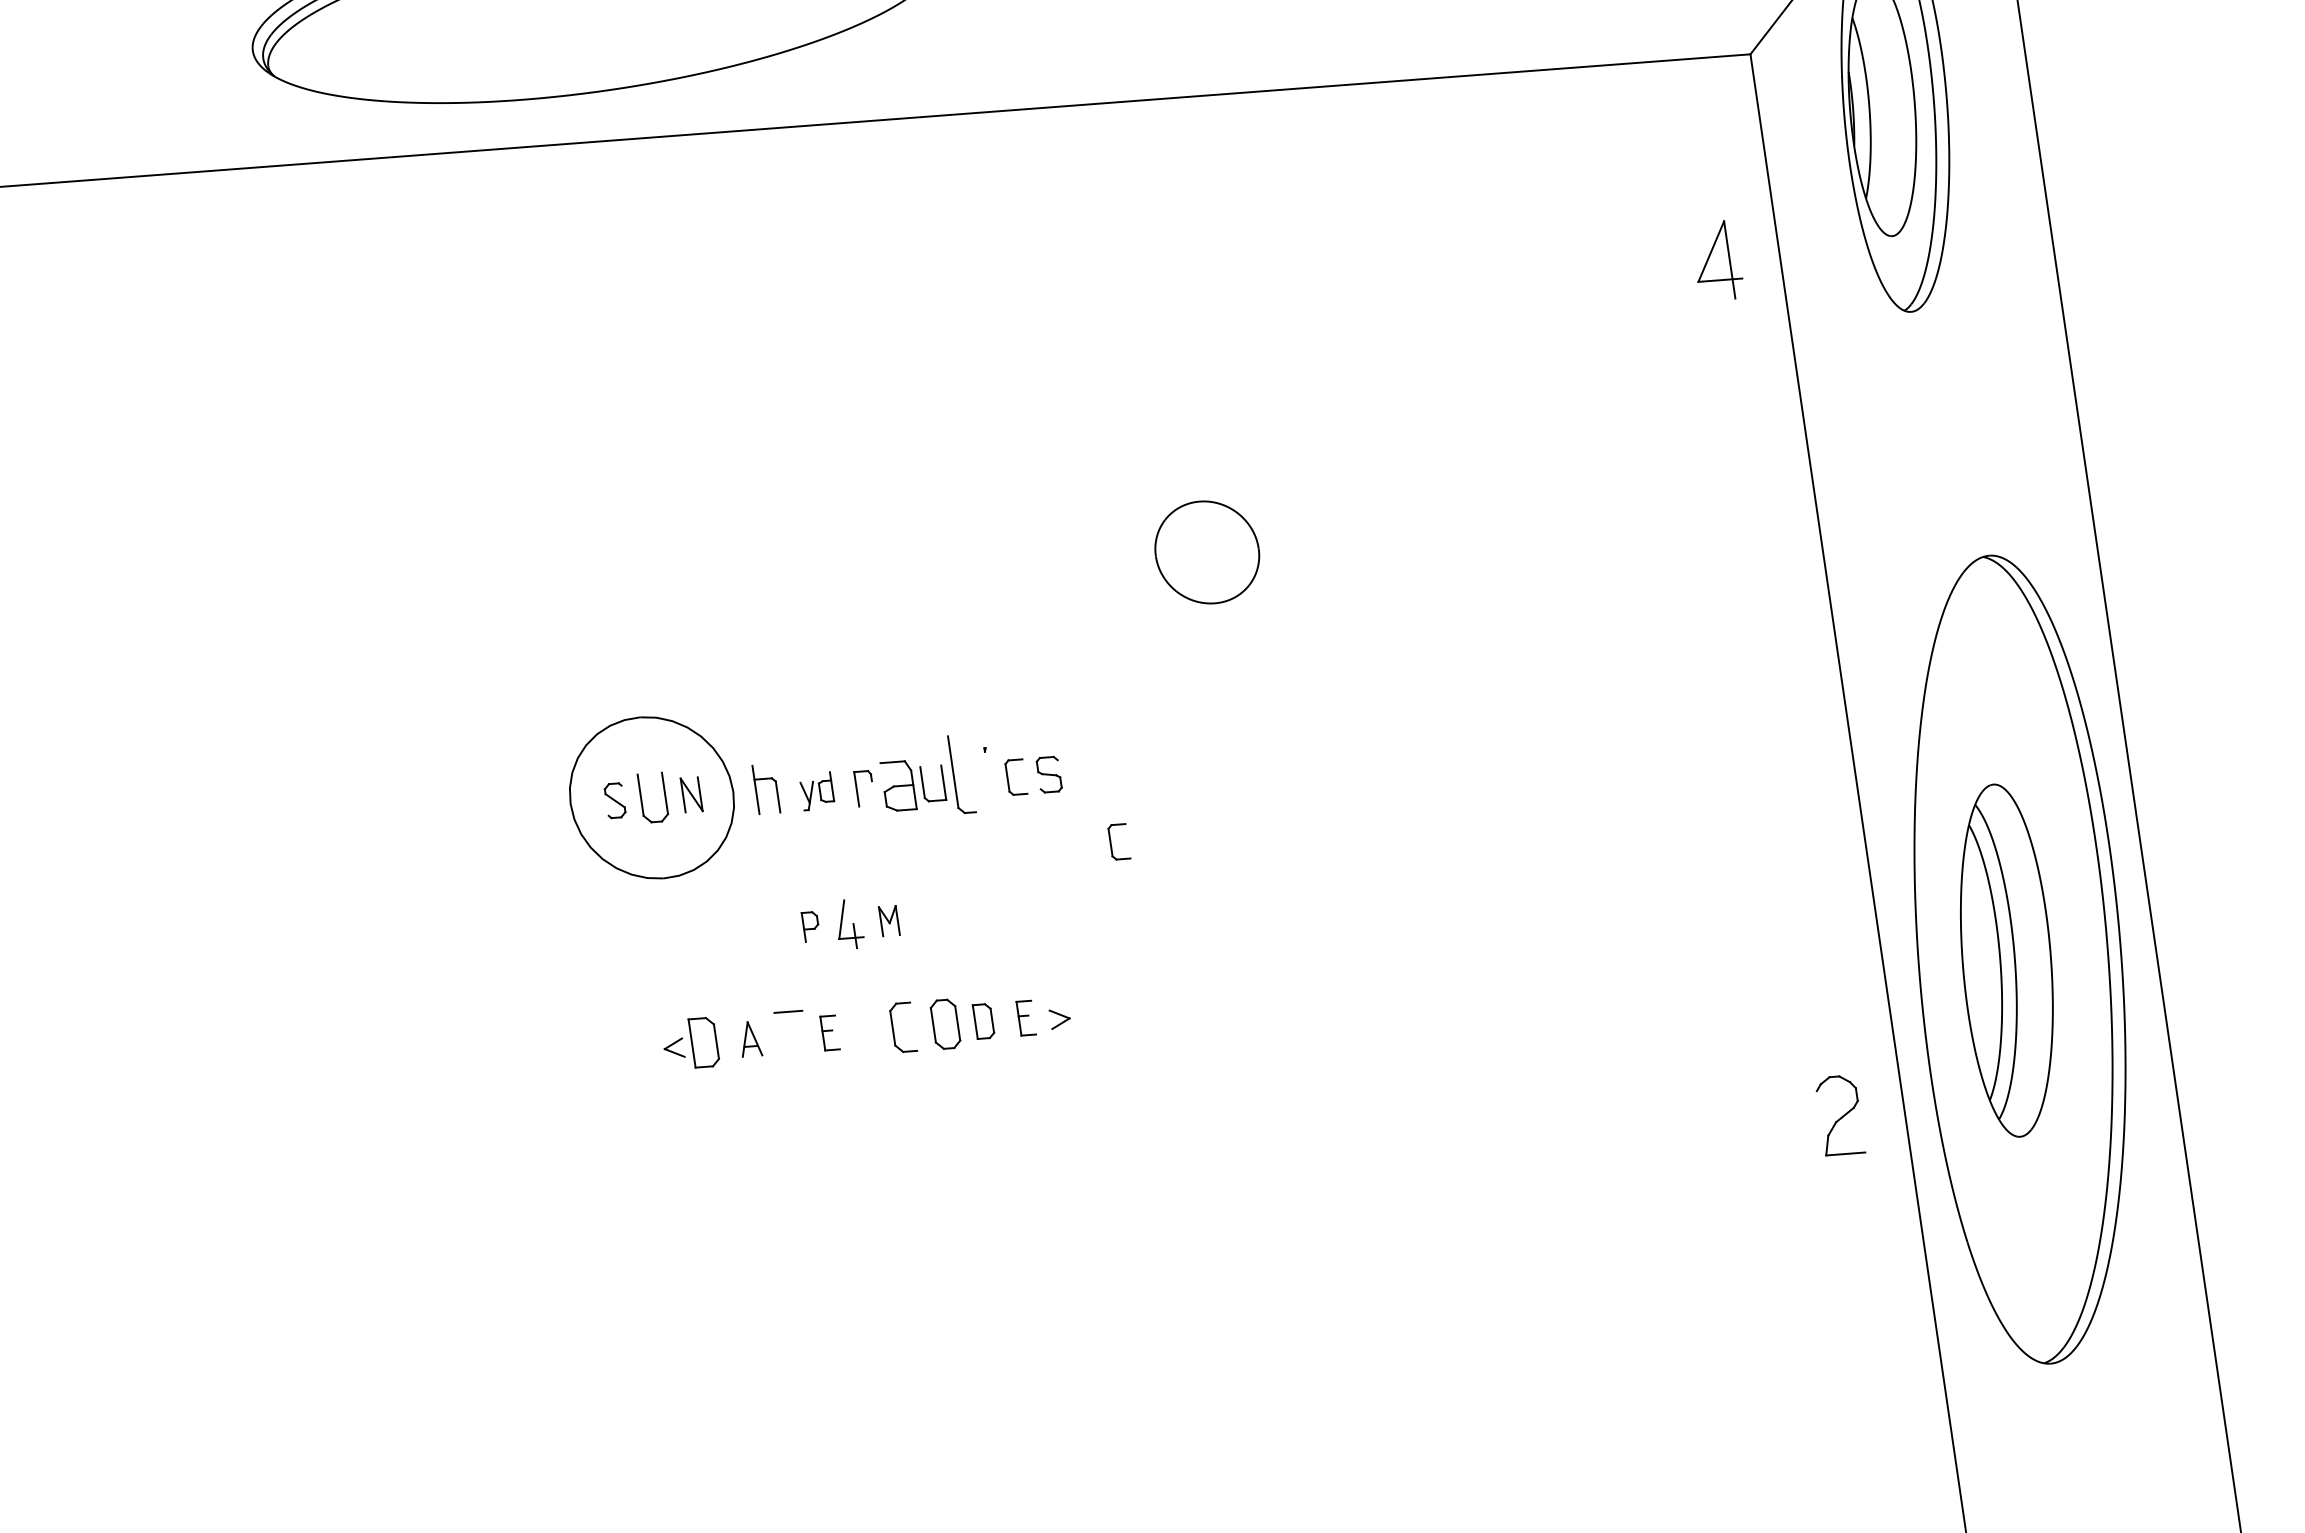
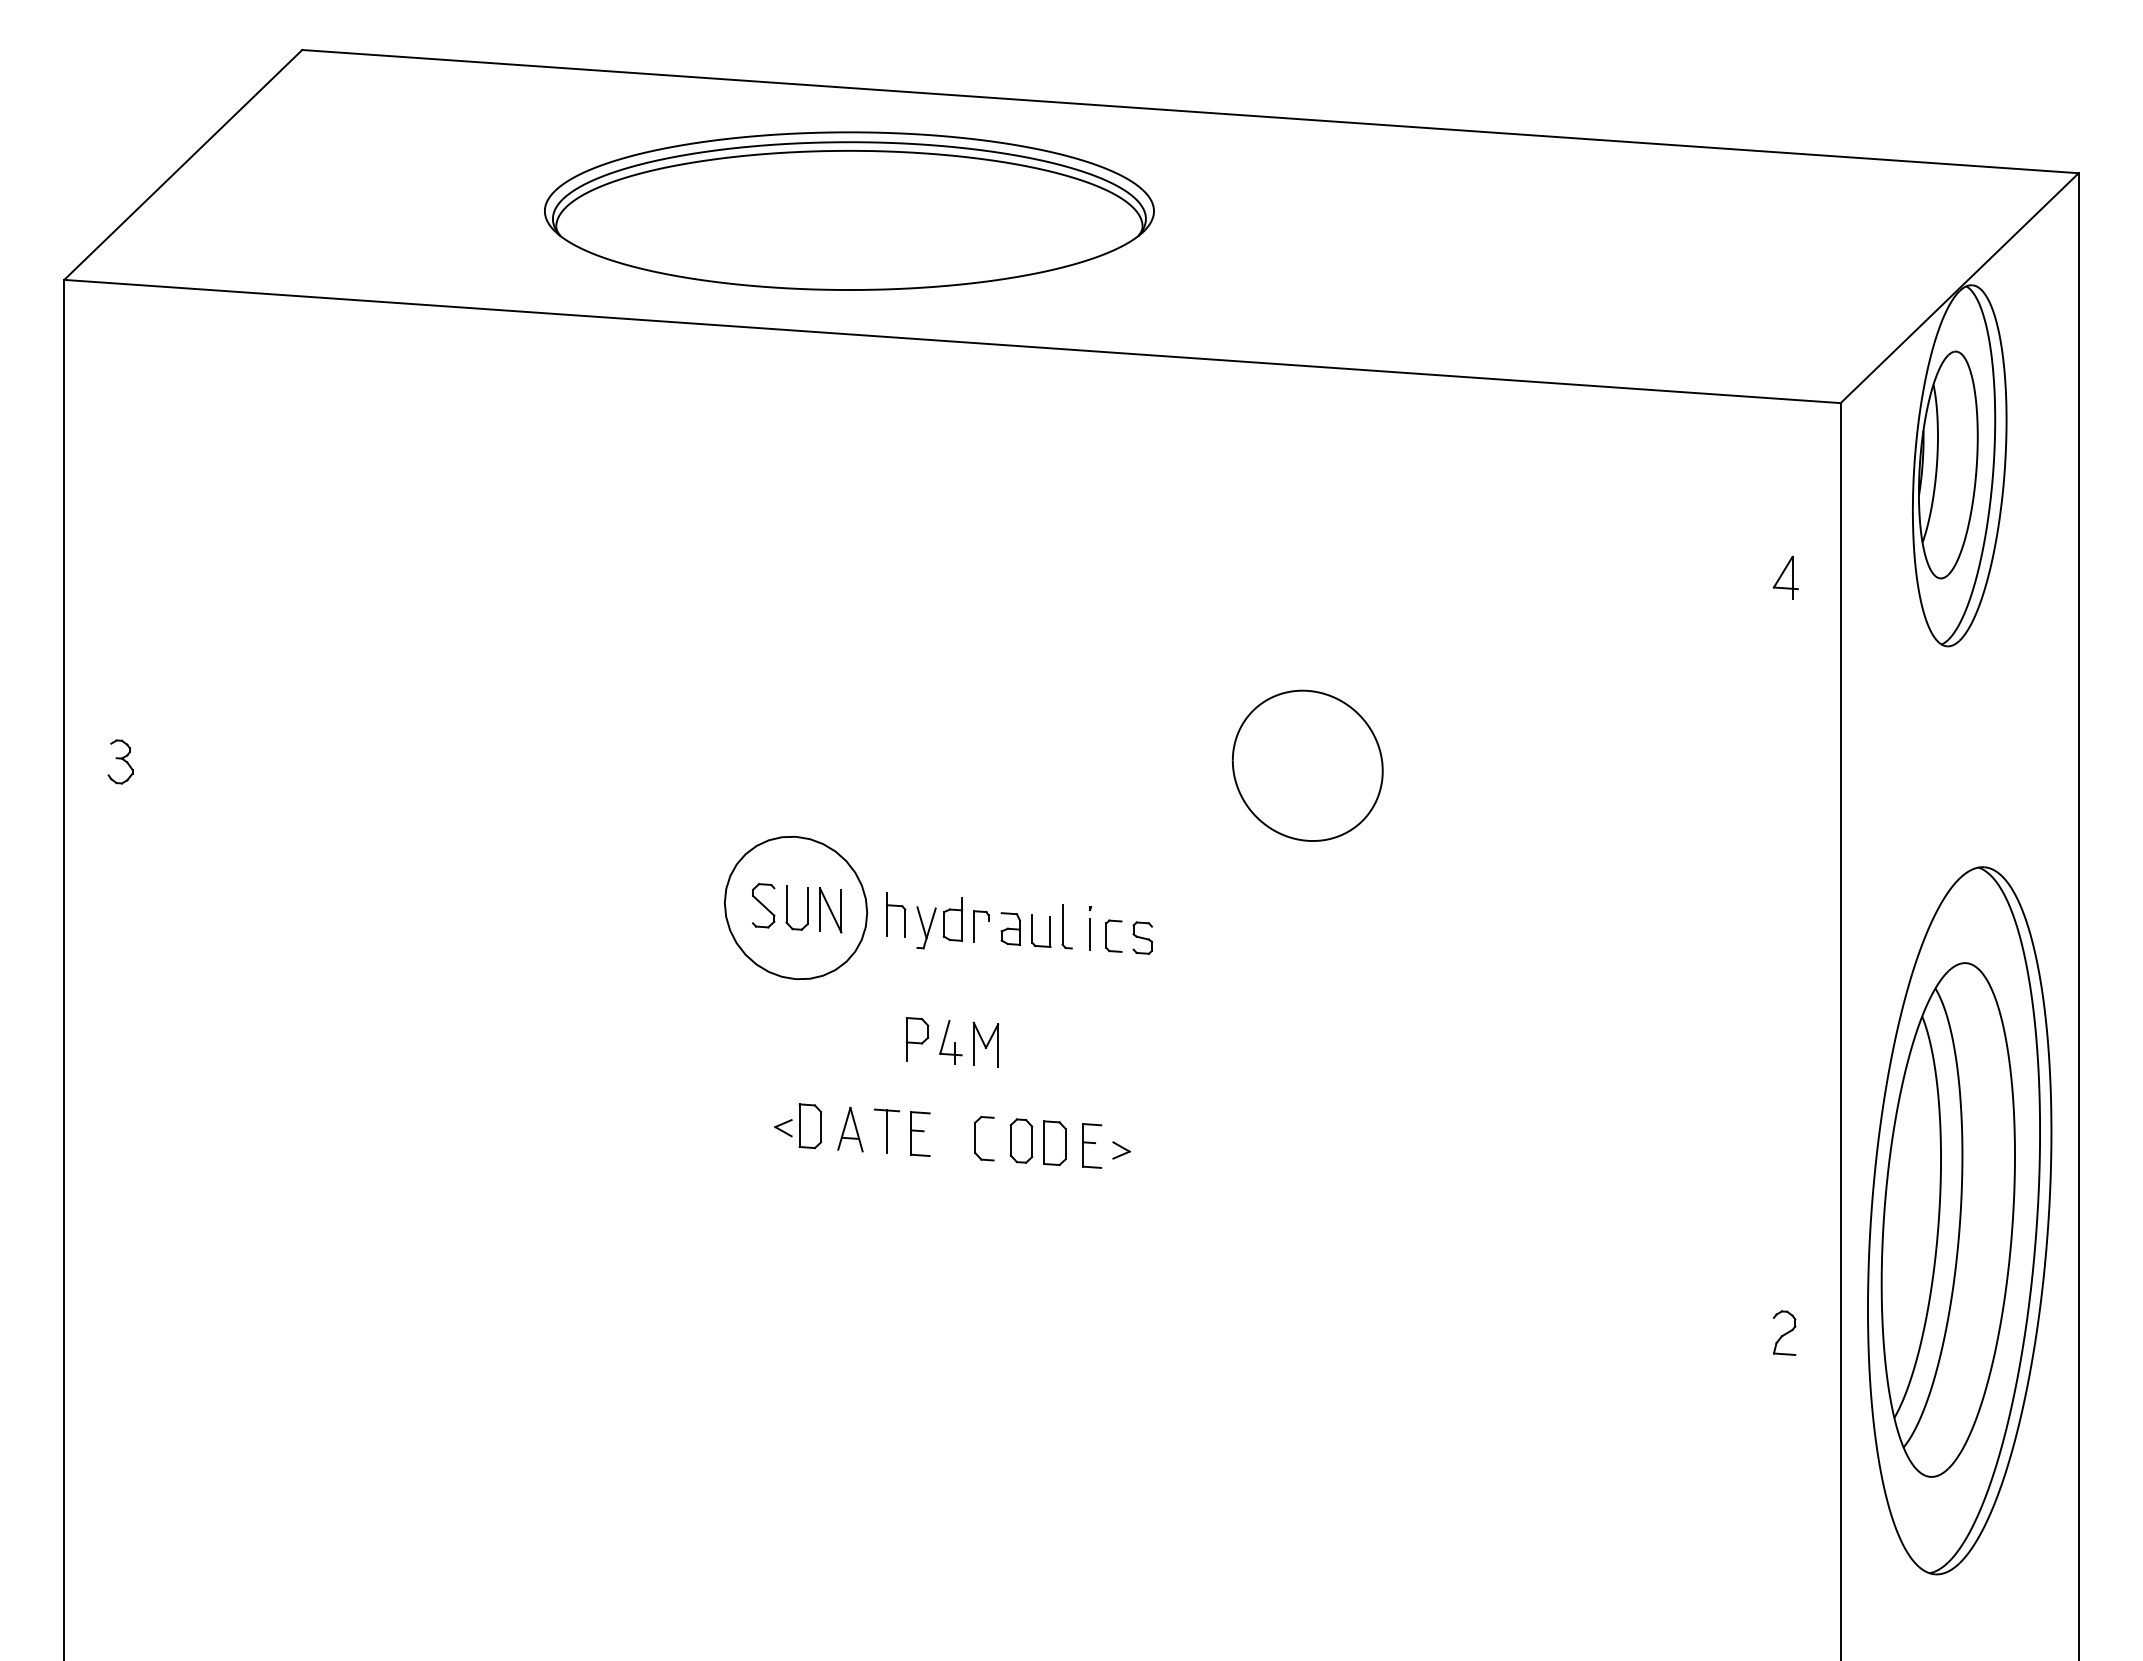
part: (1716, 260) -> (1785, 577), size x0.62
part: (1207, 552) -> (1307, 765), size x1.67
part: (961, 774) -> (1066, 926), size x0.62
line: (989, 779) -> (1090, 934), added
part: (897, 785) -> (1010, 928), size x0.71
part: (816, 791) -> (939, 923), size x1.67
part: (691, 795) -> (830, 910), size x1.43
part: (614, 800) -> (763, 905), size x1.43
part: (1110, 842) -> (1187, 1004), removed
part: (888, 921) -> (985, 1044), size x1.67
part: (811, 926) -> (917, 1039), size x1.67
part: (2005, 960) -> (1947, 1219), size x1.67
part: (1026, 1017) -> (1092, 1145), size x1.43
part: (983, 1021) -> (1054, 1143), size x1.43
part: (830, 1032) -> (920, 1133), size x1.43
line: (792, 1035) -> (887, 1131), added
part: (750, 1039) -> (850, 1129), size x1.43
part: (1840, 1114) -> (1784, 1332), size x0.62

